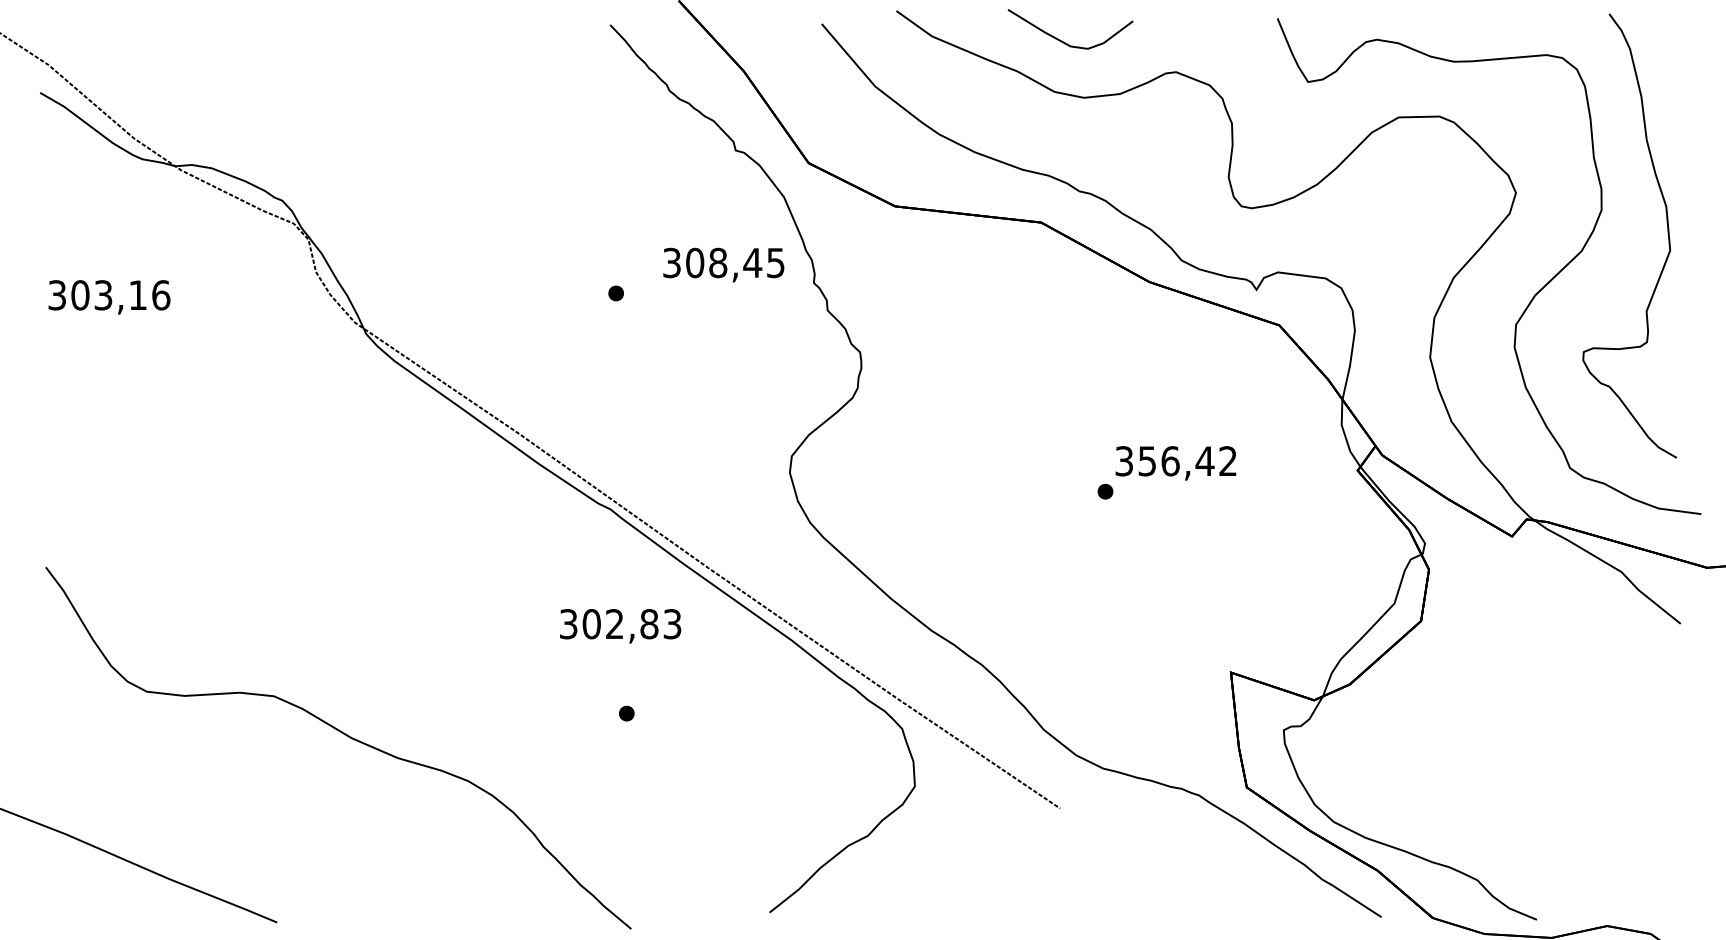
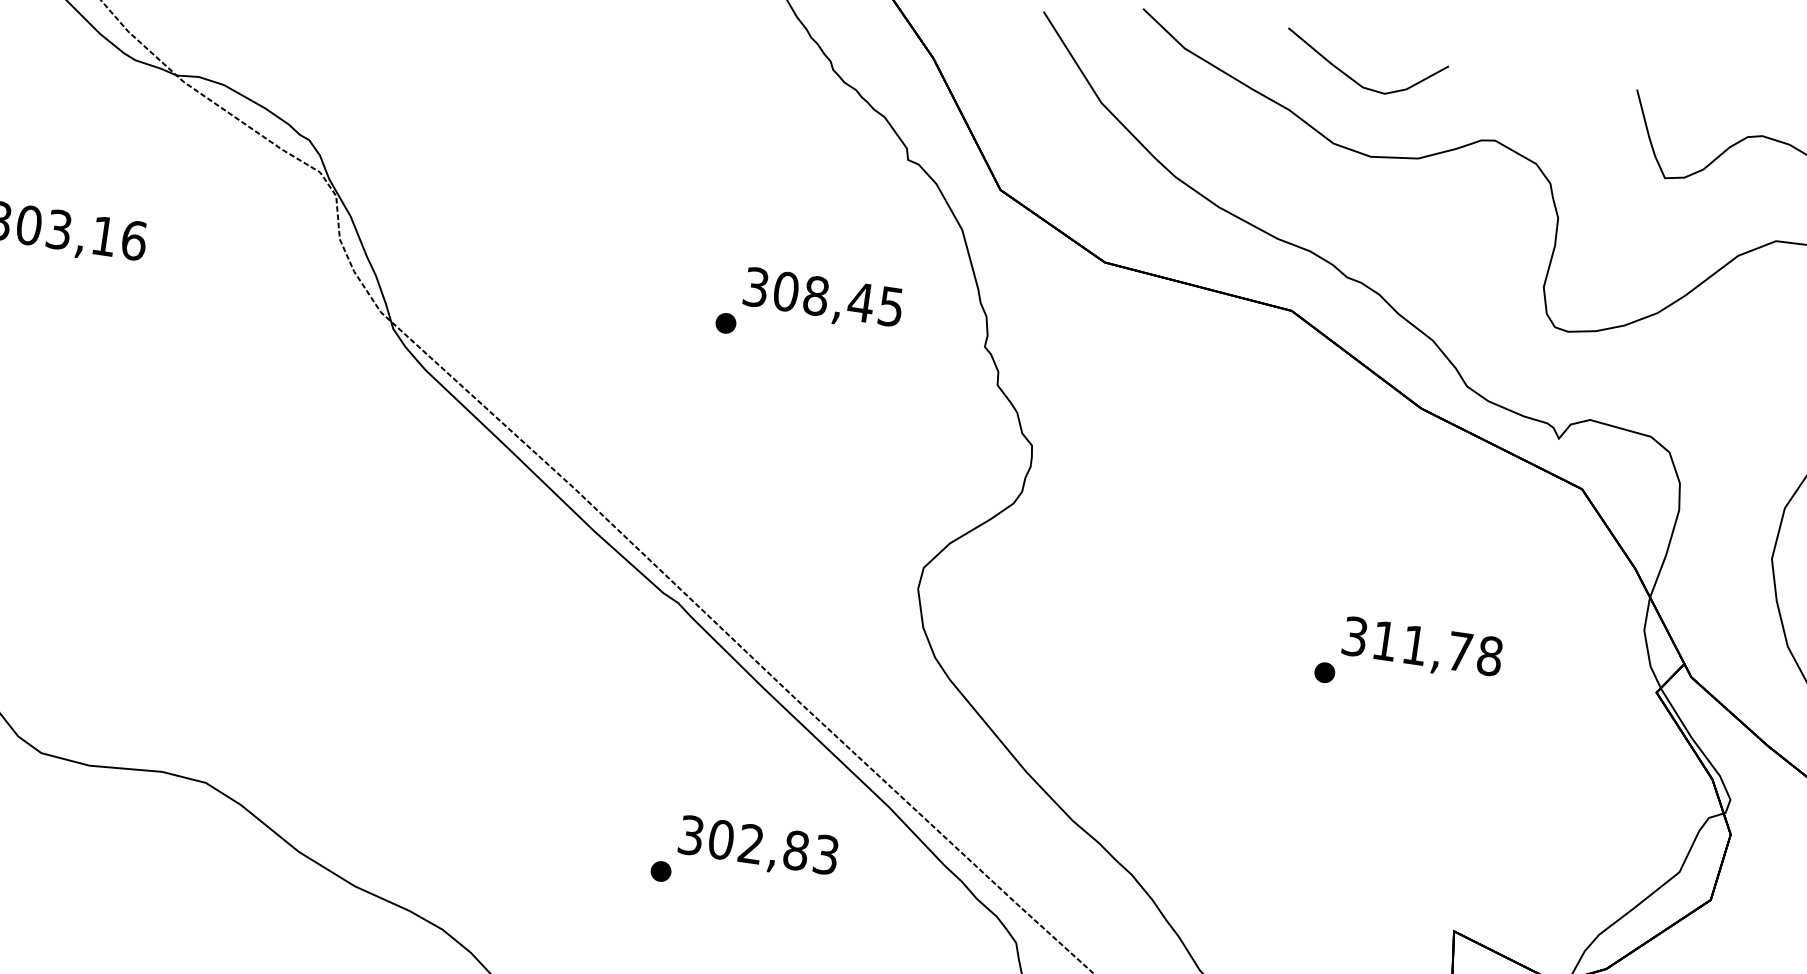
text: (723, 264) -> (822, 298), moved
text: (1187, 461) -> (1437, 648), 356,42 -> 311,78
text: (620, 626) -> (758, 848), moved

